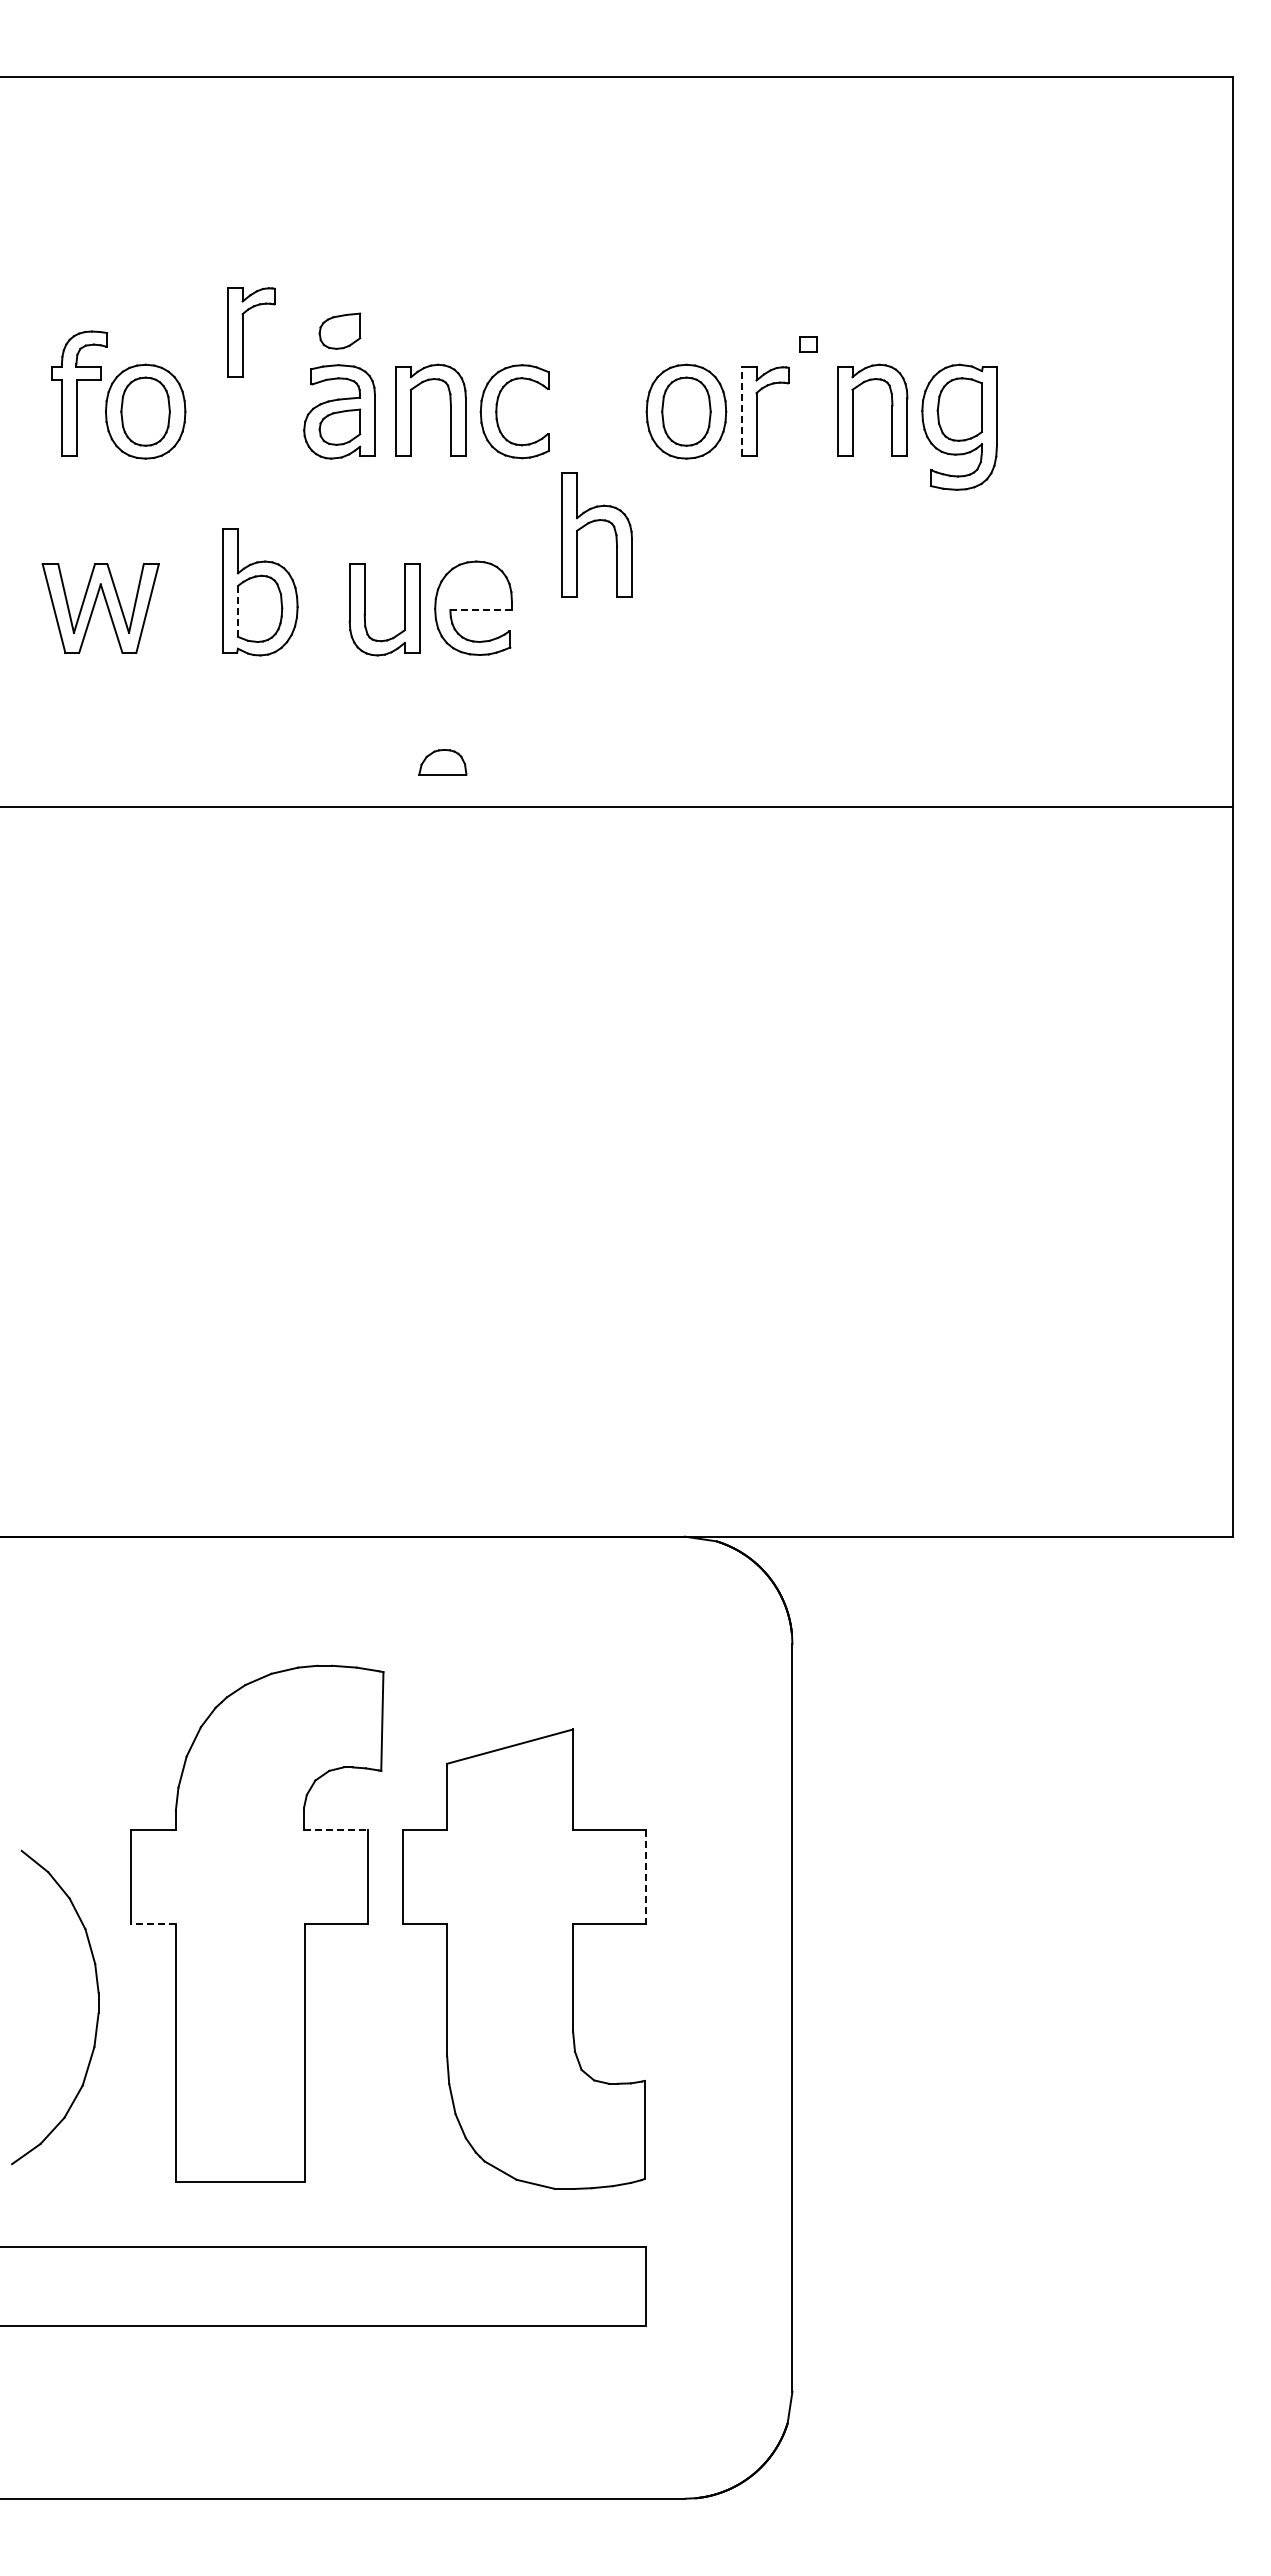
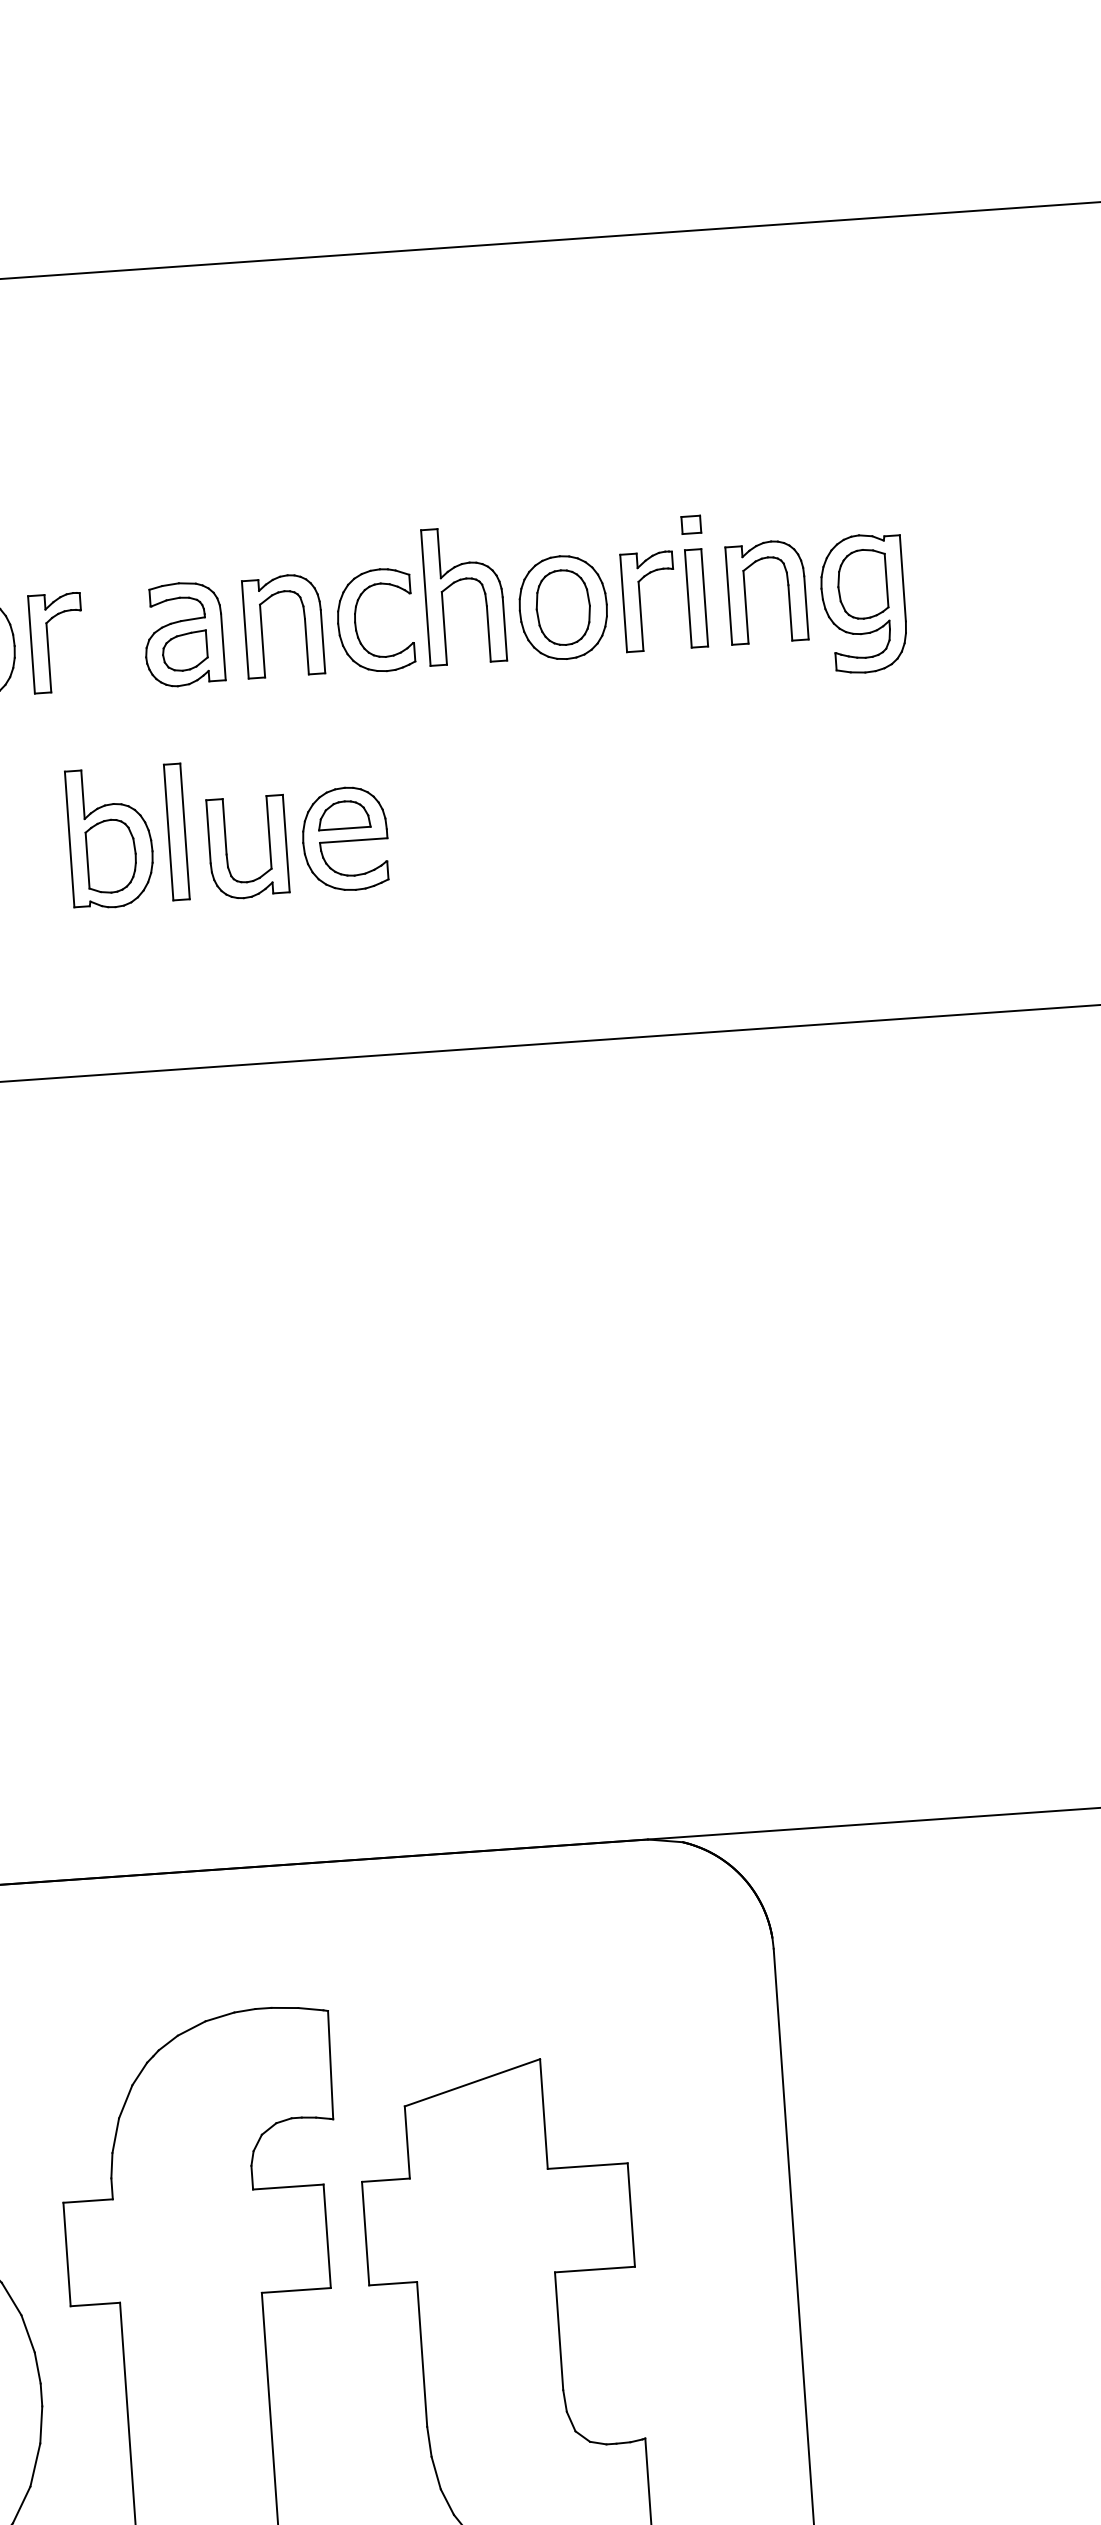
part: (339, 330) -> (177, 545), removed
part: (243, 332) -> (48, 643), moved
line: (741, 411) -> (623, 603), dashed -> solid
part: (808, 411) -> (696, 598), added
part: (593, 522) -> (459, 581), moved
part: (320, 590) -> (176, 831), added
line: (481, 610) -> (354, 841), dashed -> solid
line: (238, 611) -> (88, 860), dashed -> solid
part: (442, 762) -> (343, 815), moved
line: (336, 1829) -> (288, 2186), dashed -> solid
line: (646, 1877) -> (631, 2215), dashed -> solid
line: (153, 1924) -> (95, 2304), dashed -> solid

